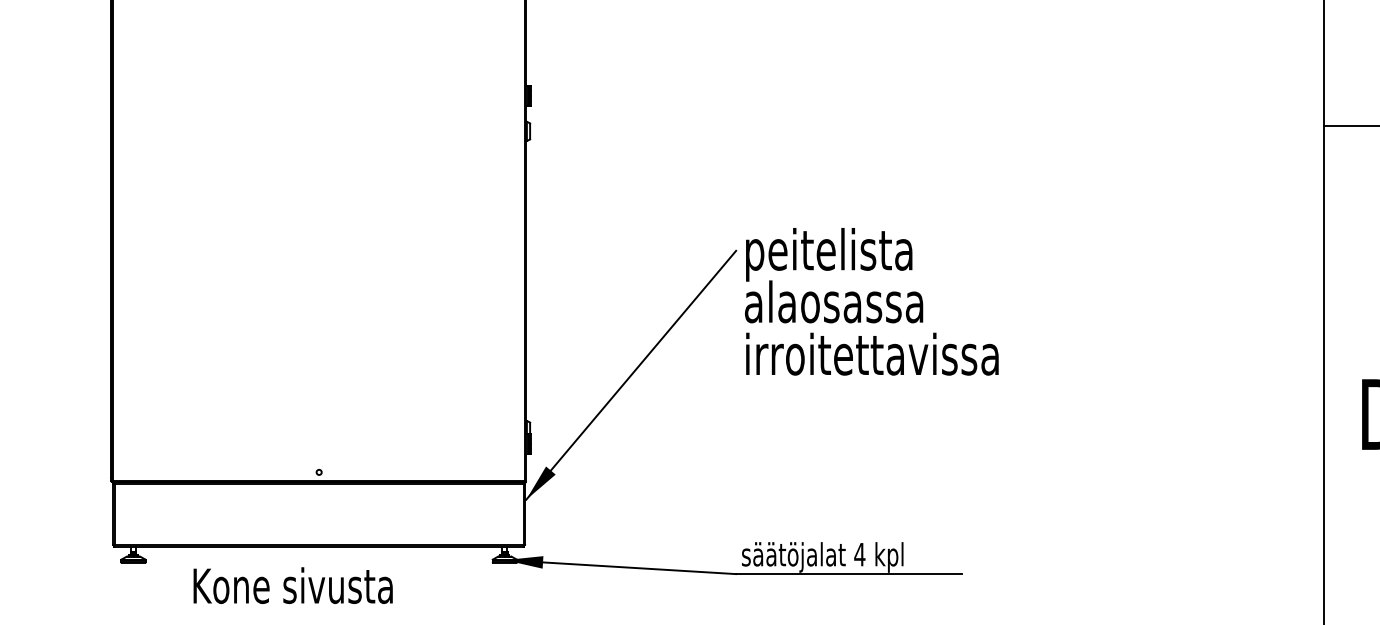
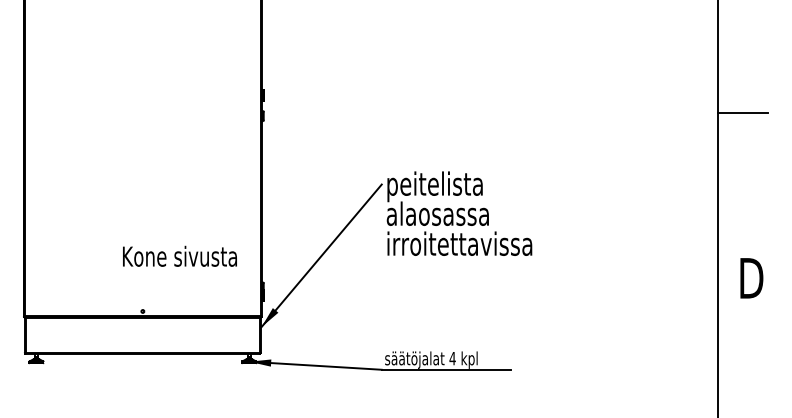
text: (292, 584) -> (179, 255), moved

